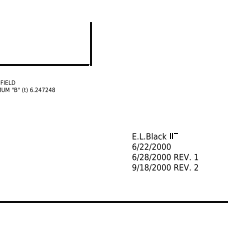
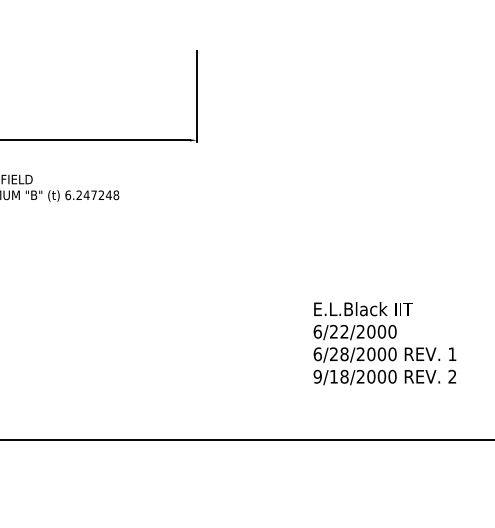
text: (164, 152) -> (383, 344), moved

